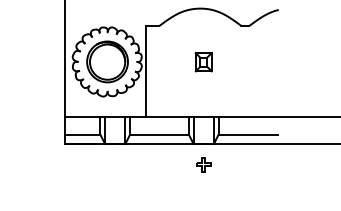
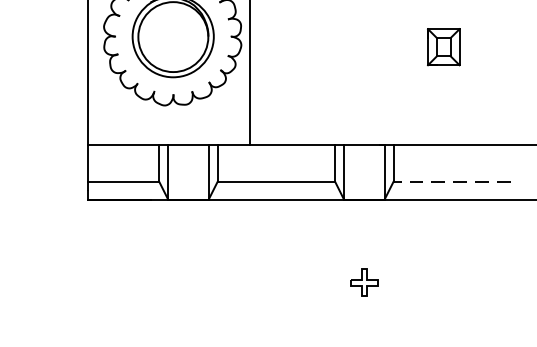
part: (203, 62) -> (443, 47), moved
line: (247, 134) -> (451, 180), solid -> dashed
part: (203, 164) -> (363, 282), moved

